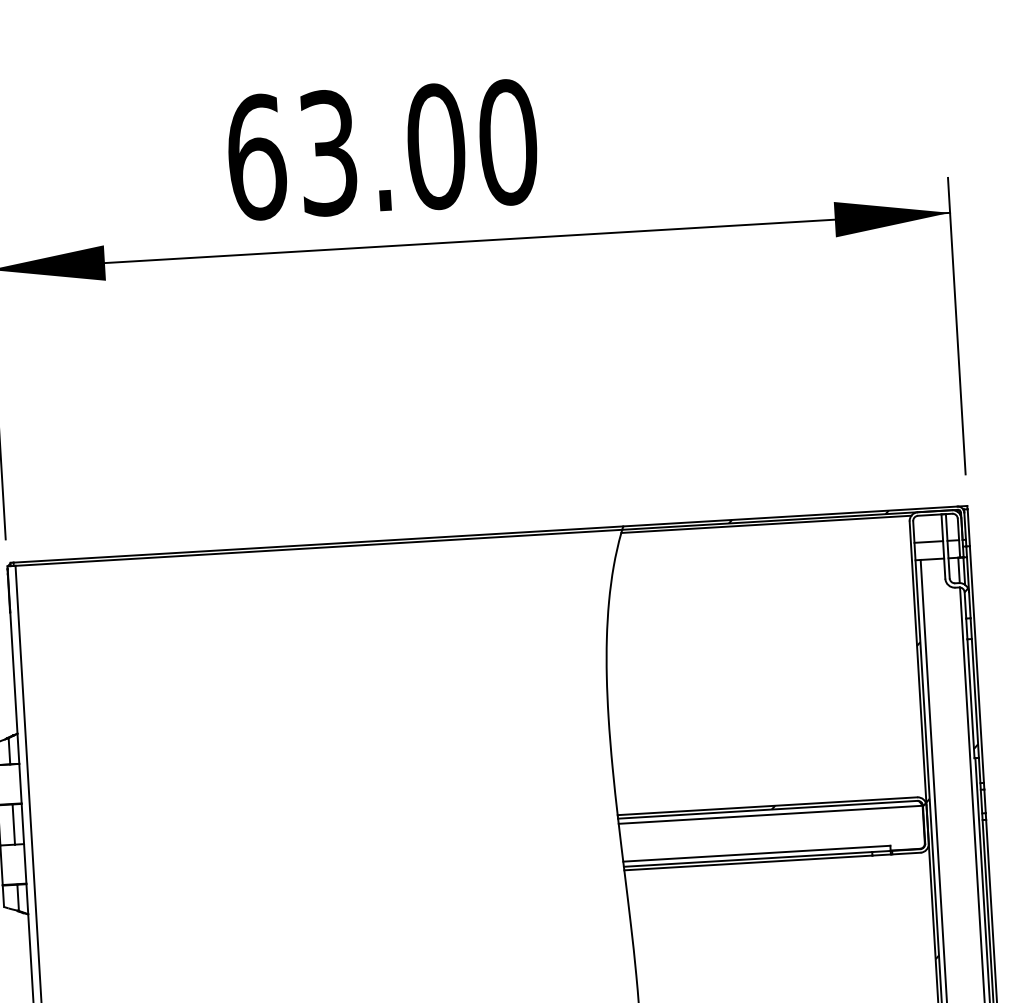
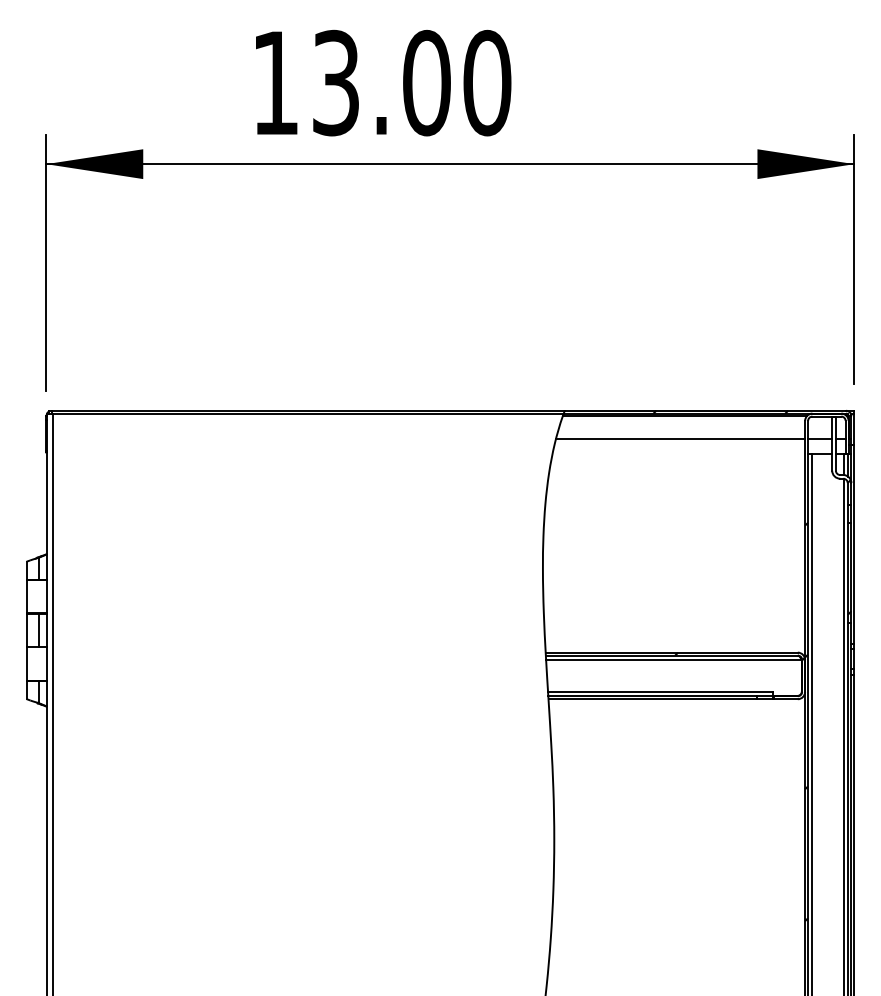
text: (257, 156) -> (276, 82), 63.00 -> 13.00
line: (762, 552) -> (680, 439), added

